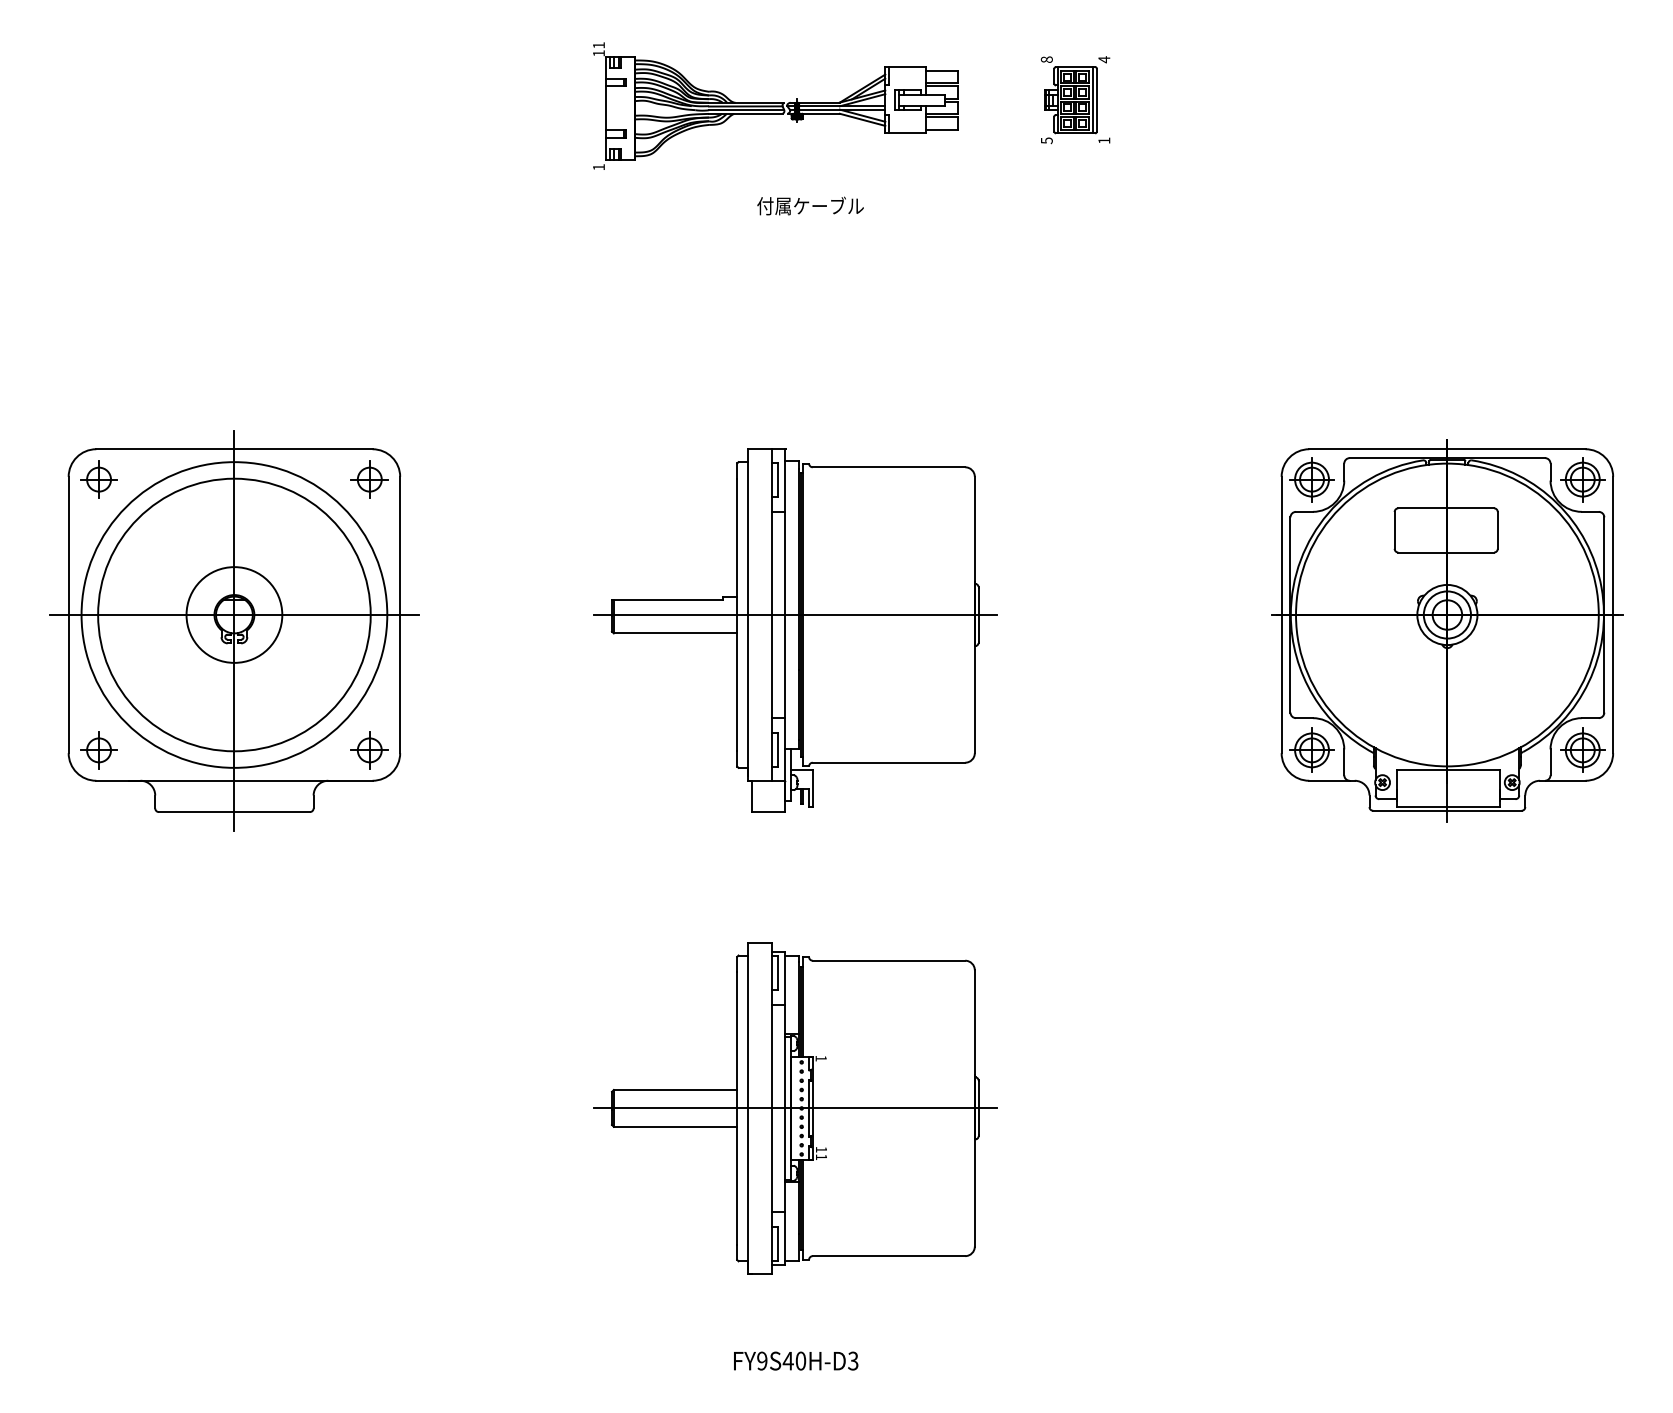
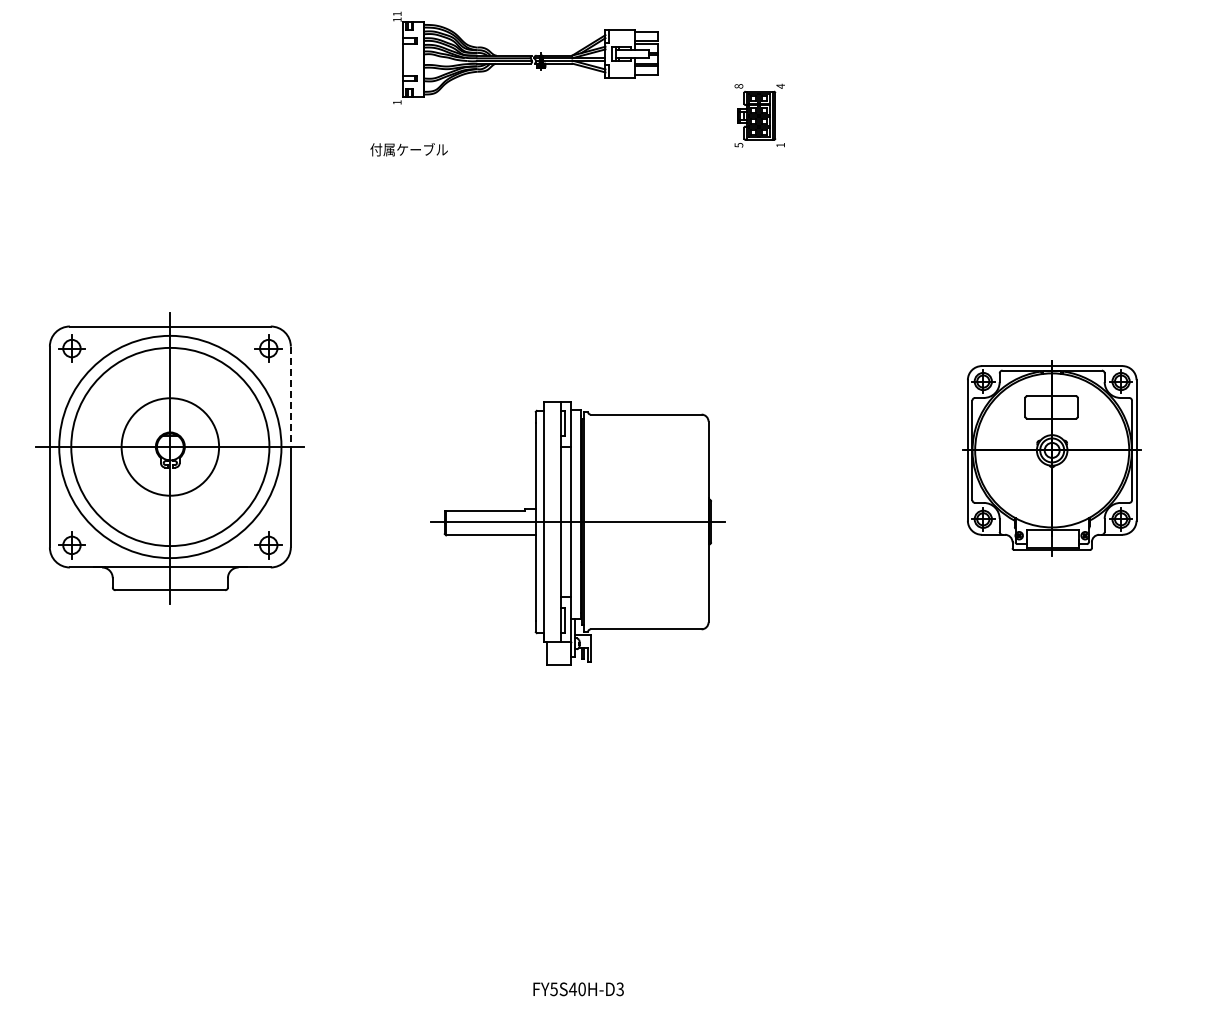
part: (1075, 99) -> (759, 115), moved
part: (775, 105) -> (525, 57), moved
text: (809, 205) -> (408, 149), moved
line: (399, 546) -> (290, 397), solid -> dashed
circle: (234, 614) -> (170, 446), size x1.4
part: (794, 630) -> (577, 533), moved
part: (1447, 630) -> (1052, 458), size x0.7
part: (794, 1108) -> (577, 805), removed
text: (761, 1361) -> (553, 989), FY9S40H-D3 -> FY5S40H-D3

